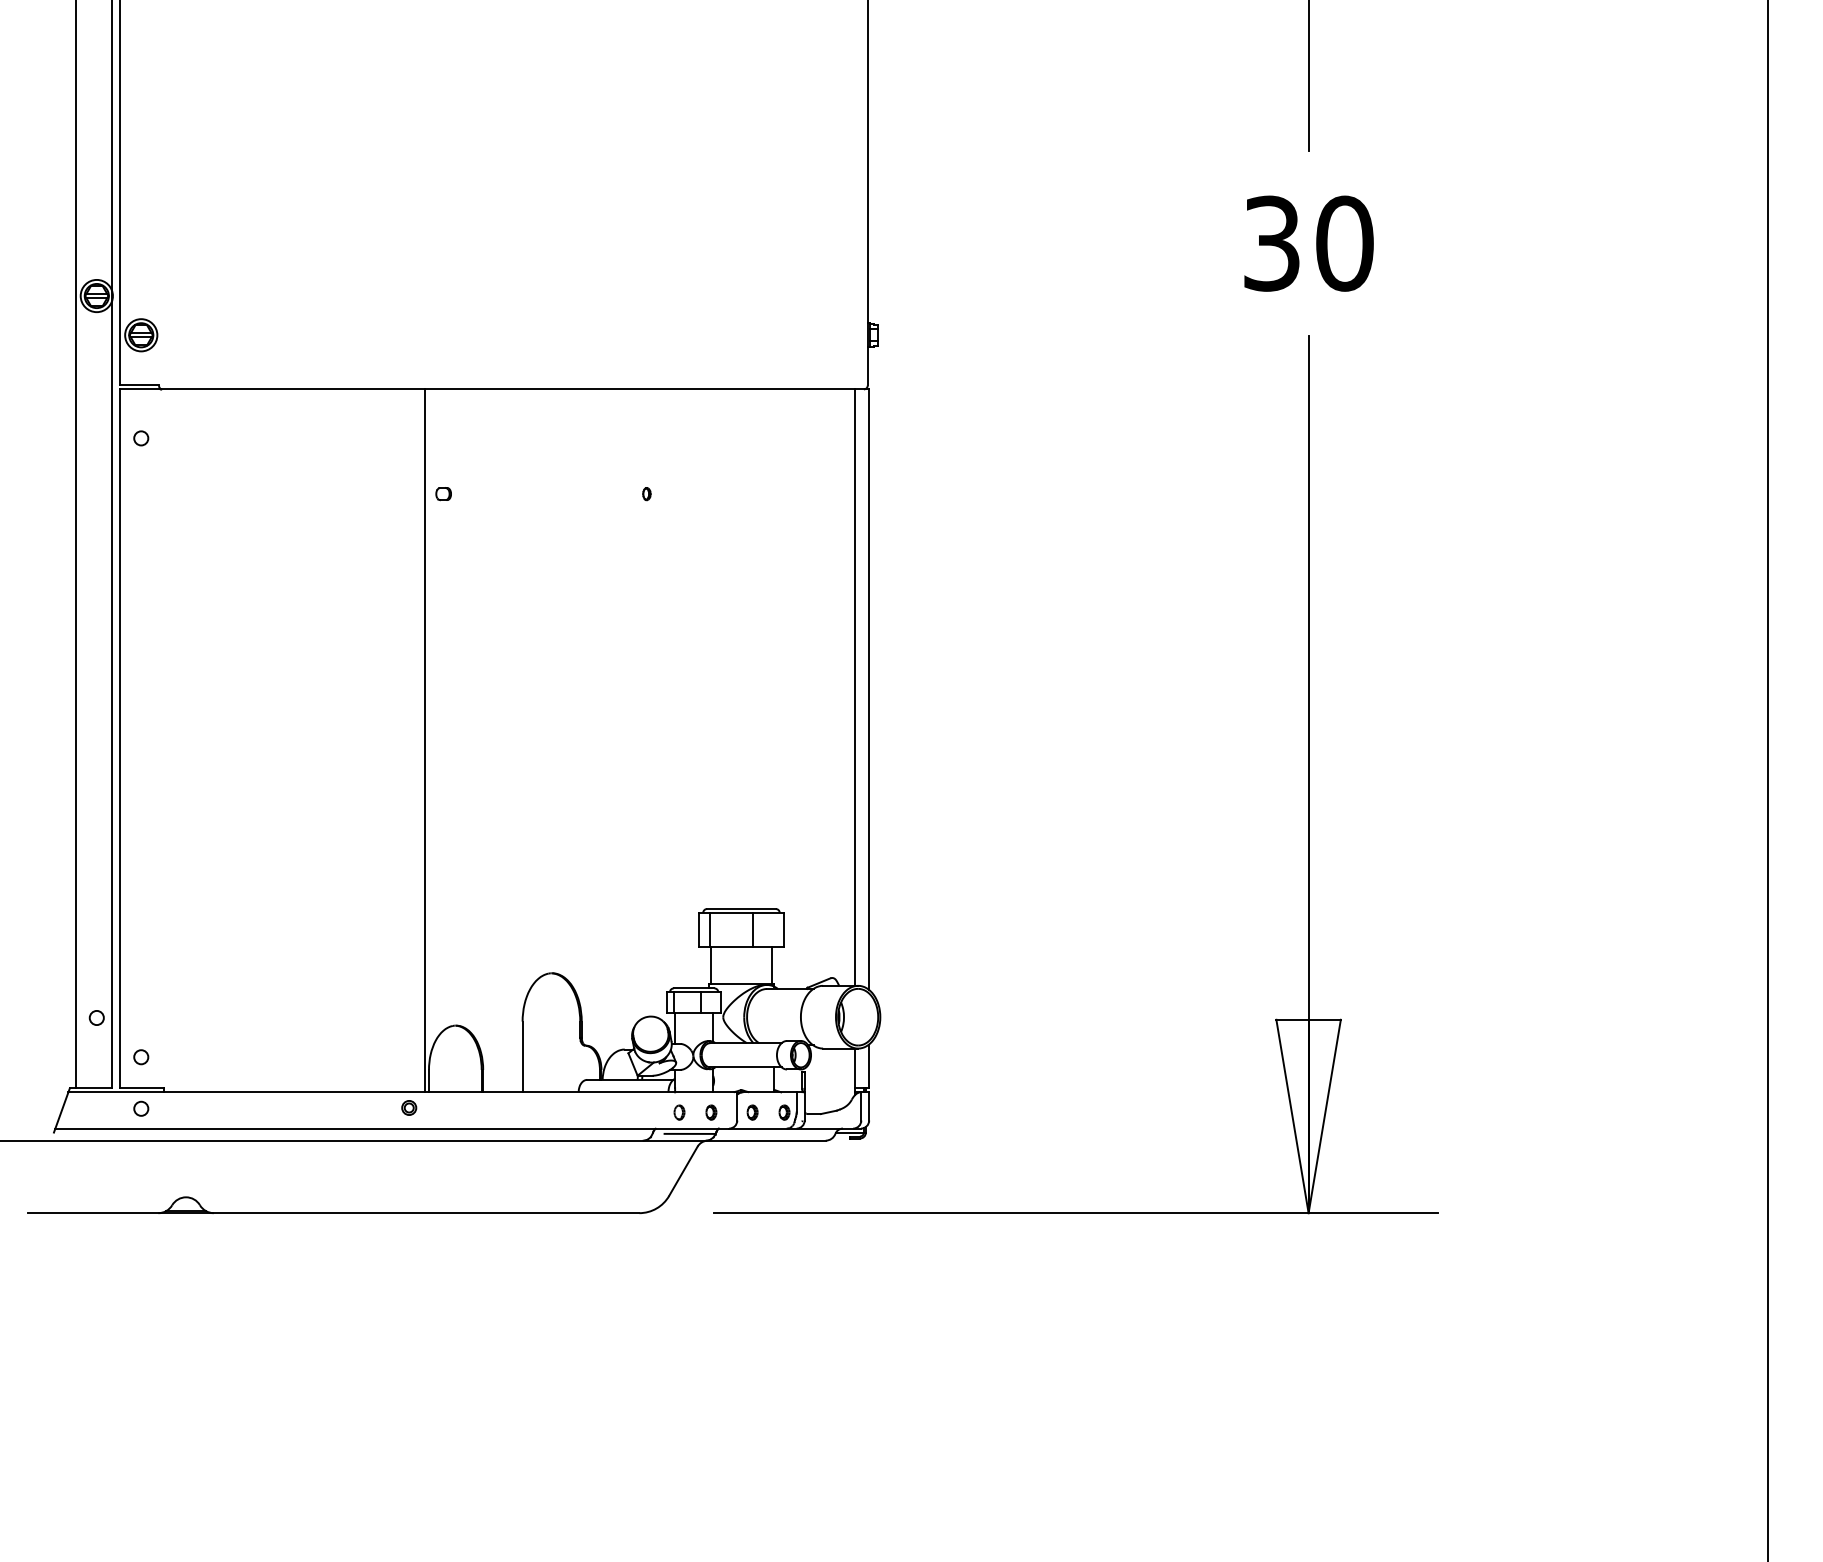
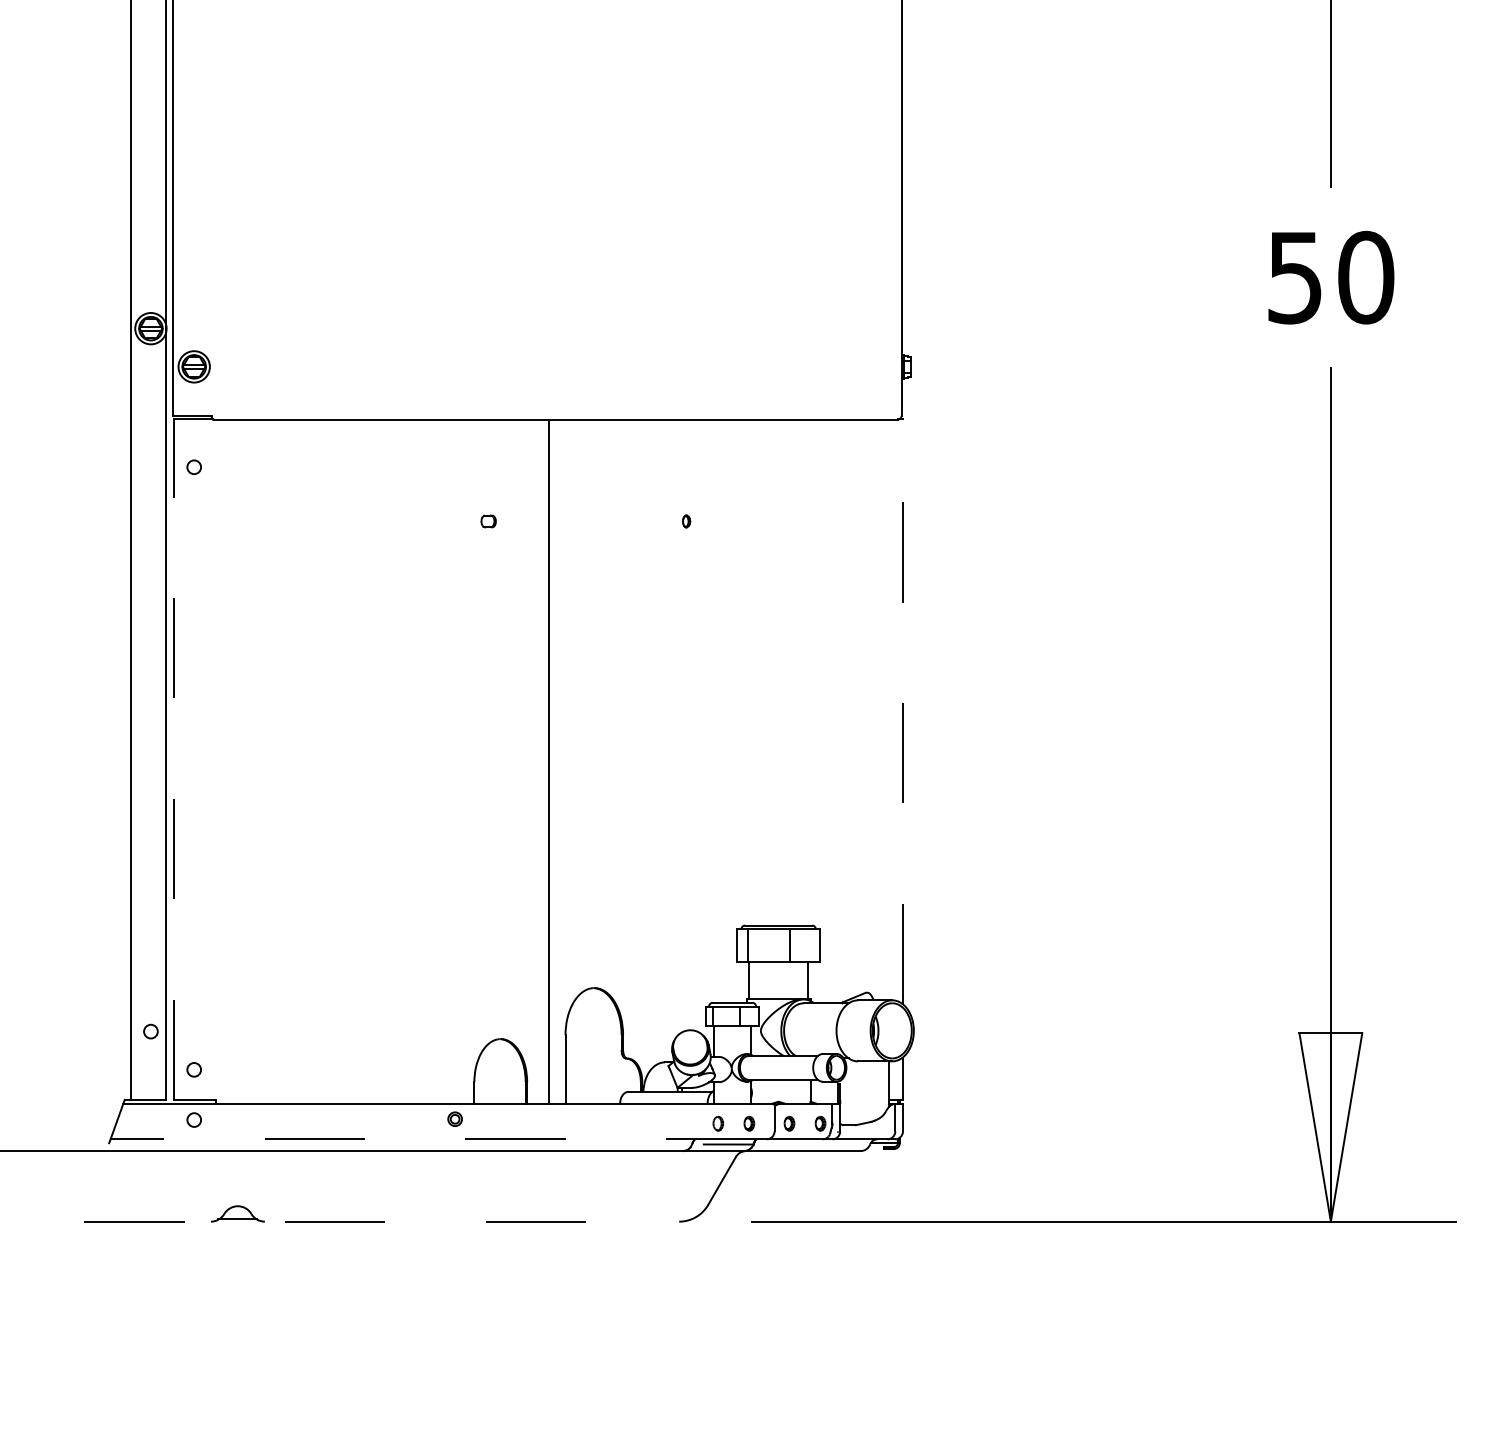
text: (1271, 243) -> (1294, 277), 30 -> 50
line: (855, 687) -> (889, 709), removed
line: (868, 689) -> (902, 711), solid -> dashed
line: (120, 738) -> (173, 759), solid -> dashed
line: (424, 740) -> (548, 761), moved
line: (392, 1128) -> (438, 1139), solid -> dashed
line: (333, 1213) -> (381, 1221), solid -> dashed

